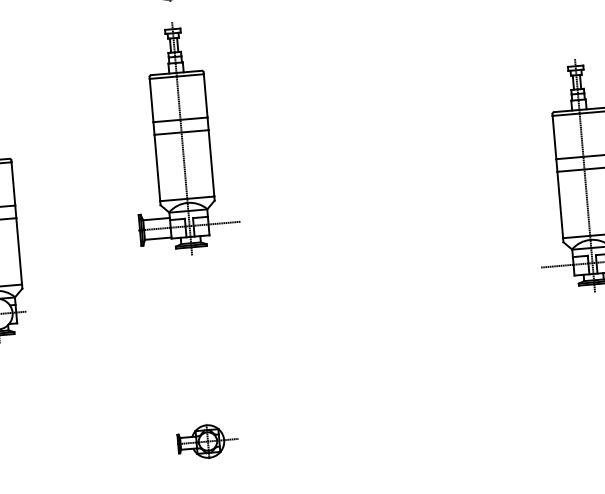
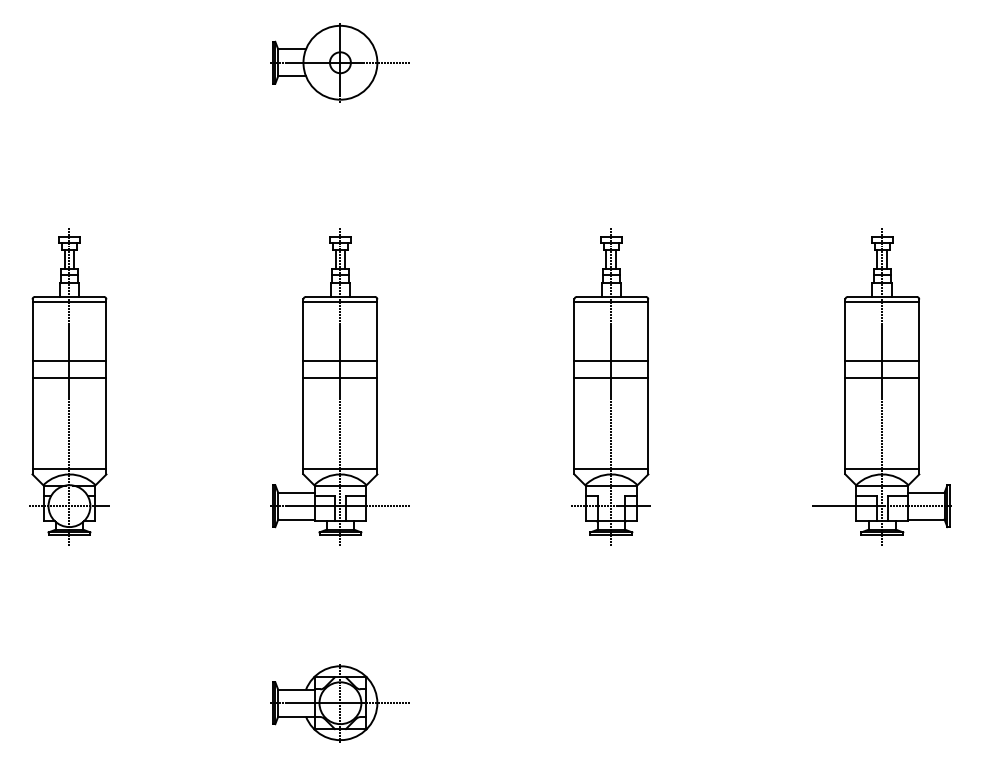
part: (181, 138) -> (339, 386), moved
part: (385, 192) -> (610, 386), added
part: (207, 441) -> (339, 703), size x1.67

